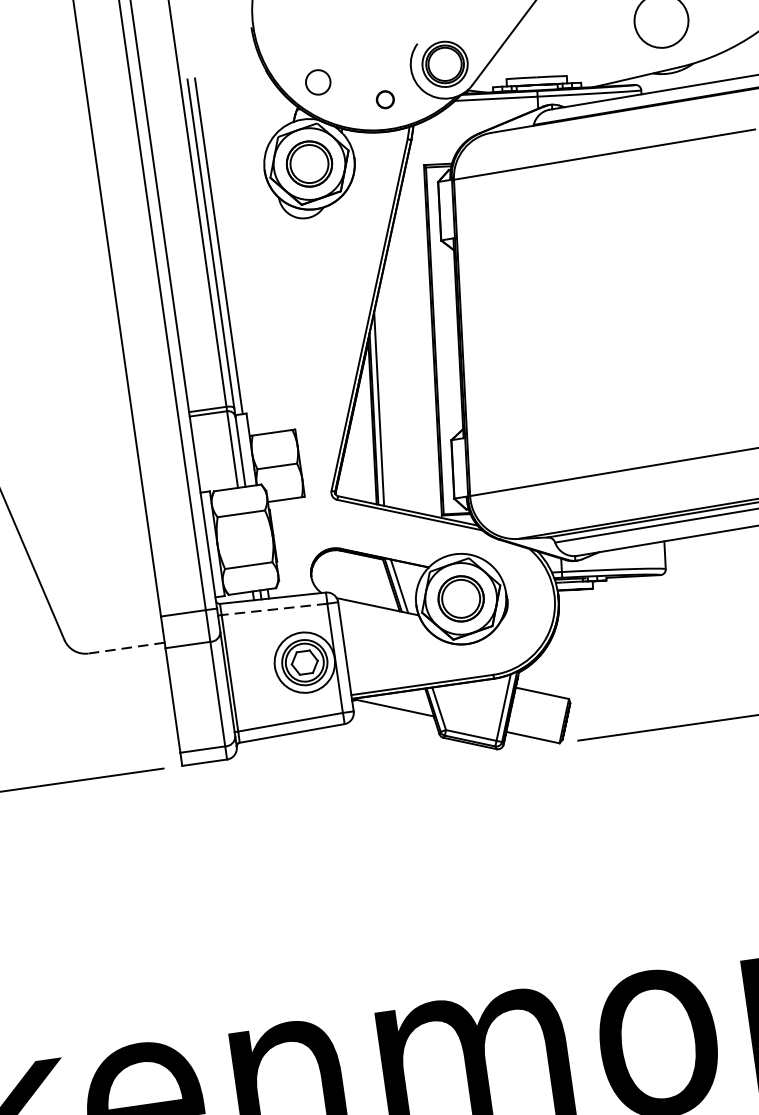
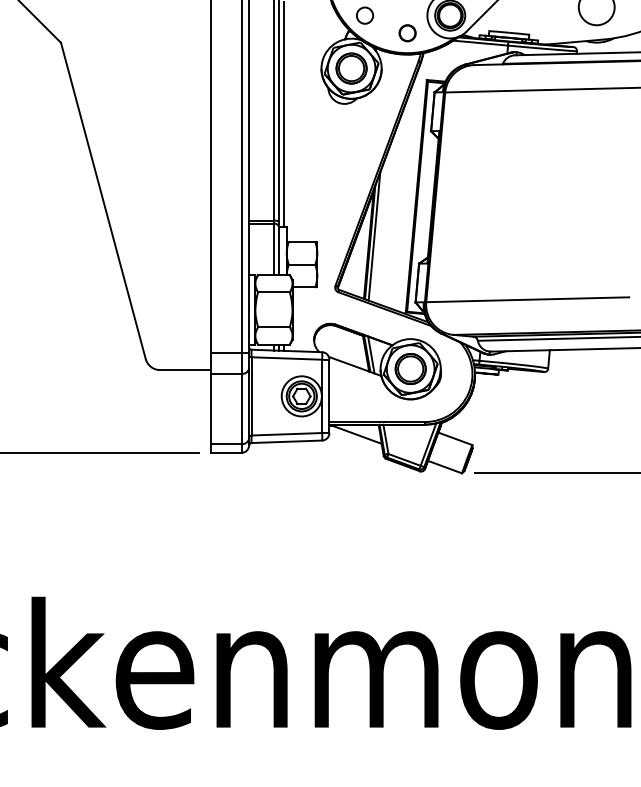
circle: (385, 99) -> (407, 33), size x1.43
line: (274, 609) -> (286, 358), dashed -> solid
line: (126, 648) -> (185, 370), dashed -> solid

